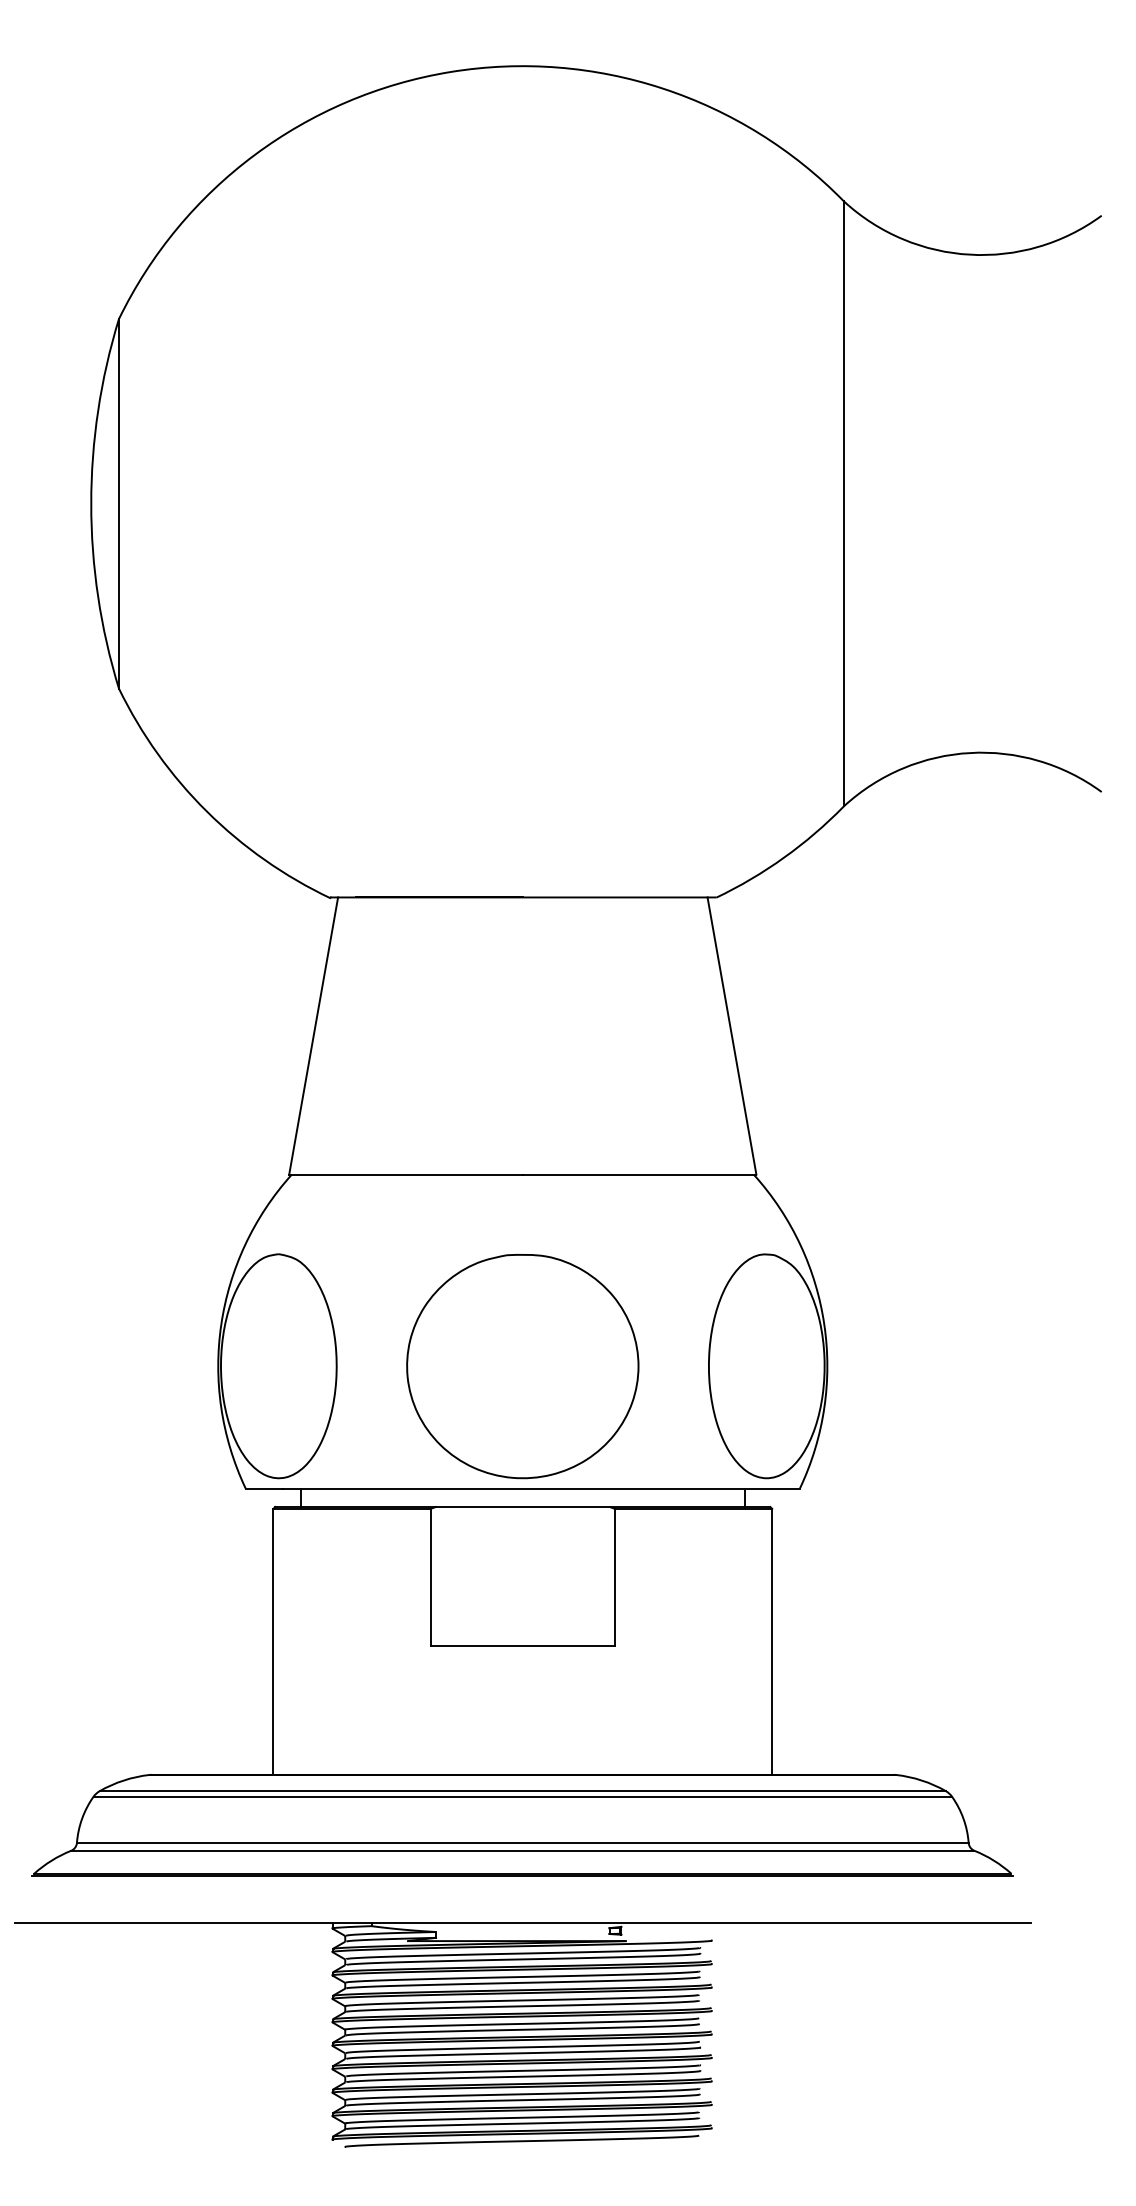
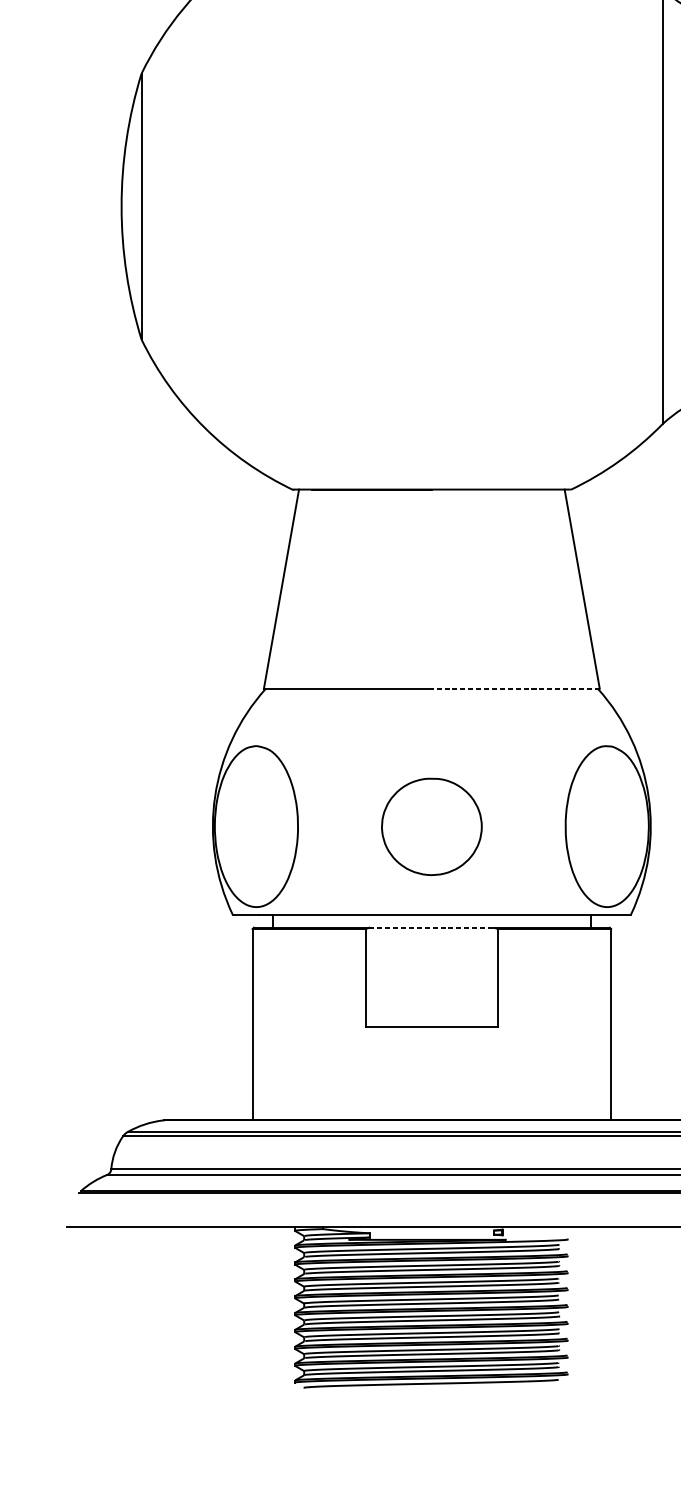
line: (639, 1174) -> (515, 688), solid -> dashed
part: (522, 1366) -> (431, 826), size x0.6
line: (522, 1507) -> (431, 928), solid -> dashed

